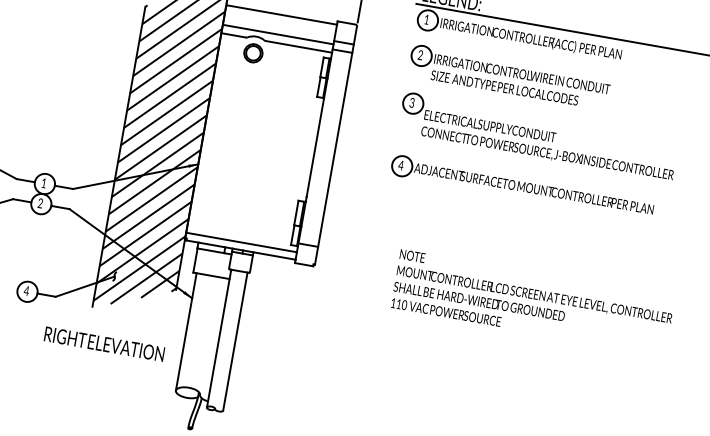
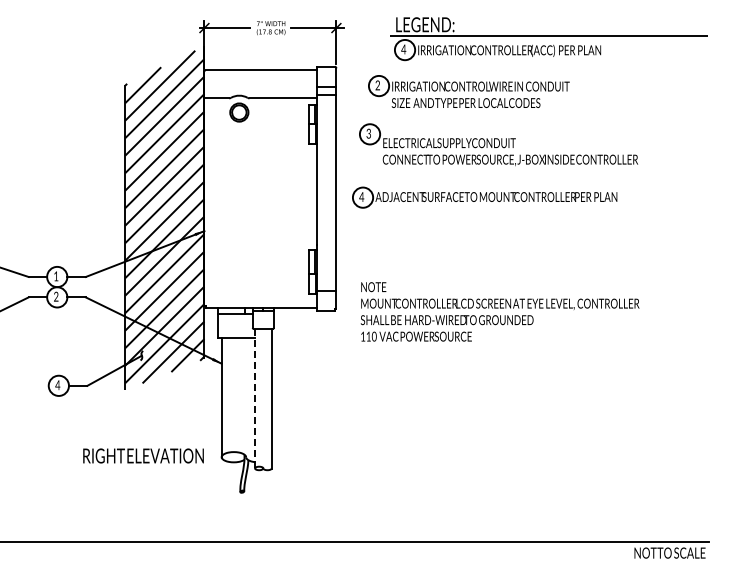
text: (426, 19) -> (403, 49), 1 -> 4
line: (278, 34) -> (260, 89), removed
part: (509, 76) -> (468, 91), moved
part: (538, 136) -> (498, 144), moved
part: (522, 187) -> (484, 197), moved
line: (241, 242) -> (260, 300), removed
text: (532, 302) -> (499, 311), moved
line: (219, 338) -> (255, 398), solid -> dashed
text: (104, 343) -> (143, 455), moved

